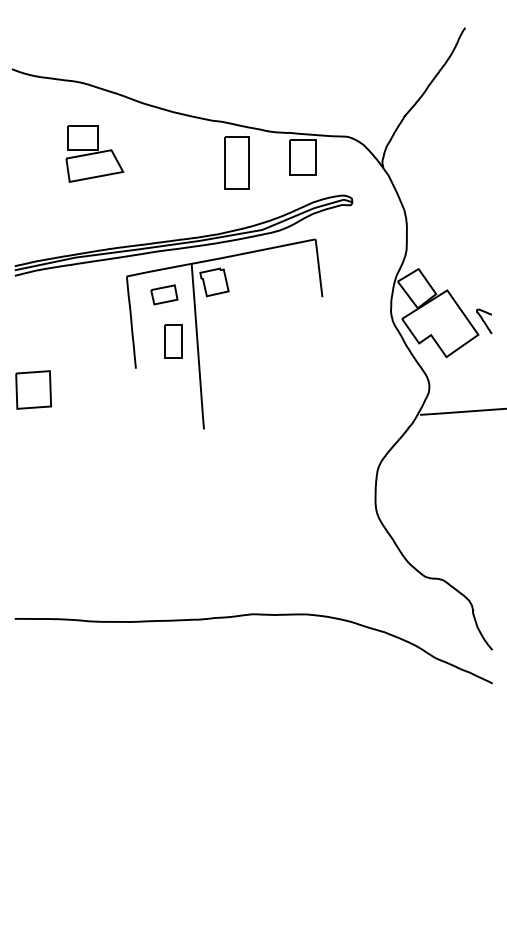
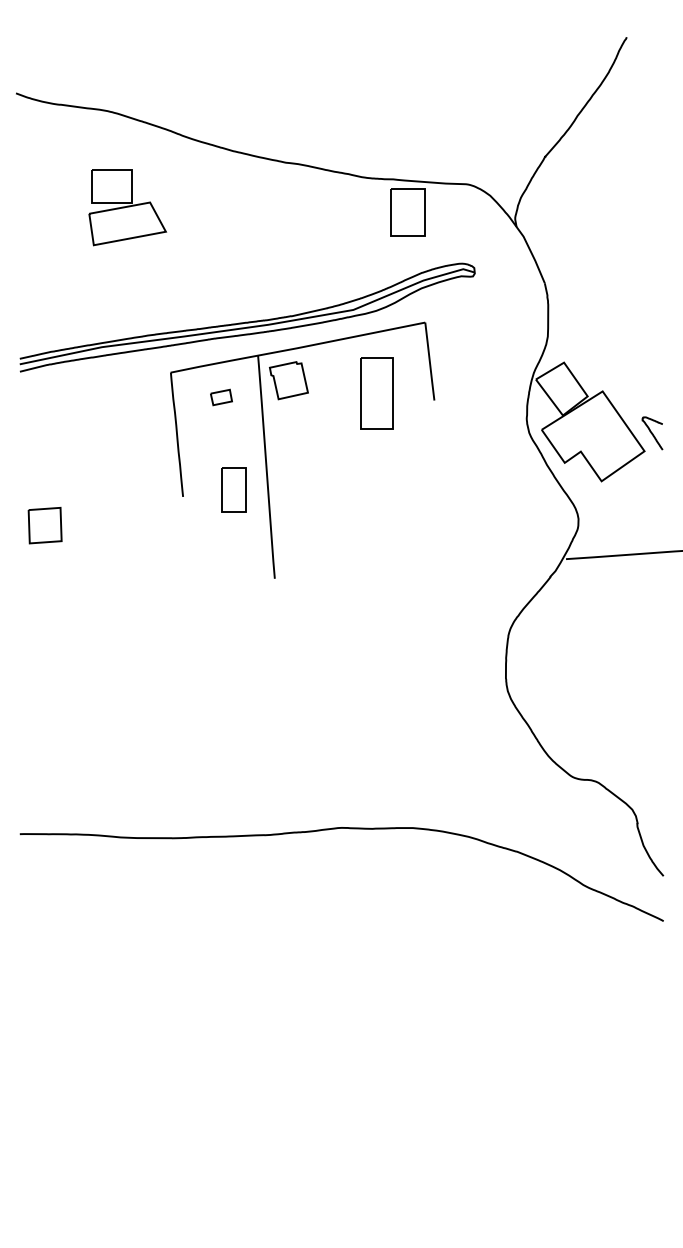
part: (236, 162) -> (376, 392), moved
part: (164, 294) -> (221, 396), size x0.6
part: (173, 341) -> (233, 489), moved
part: (33, 389) -> (45, 524), size x0.7

